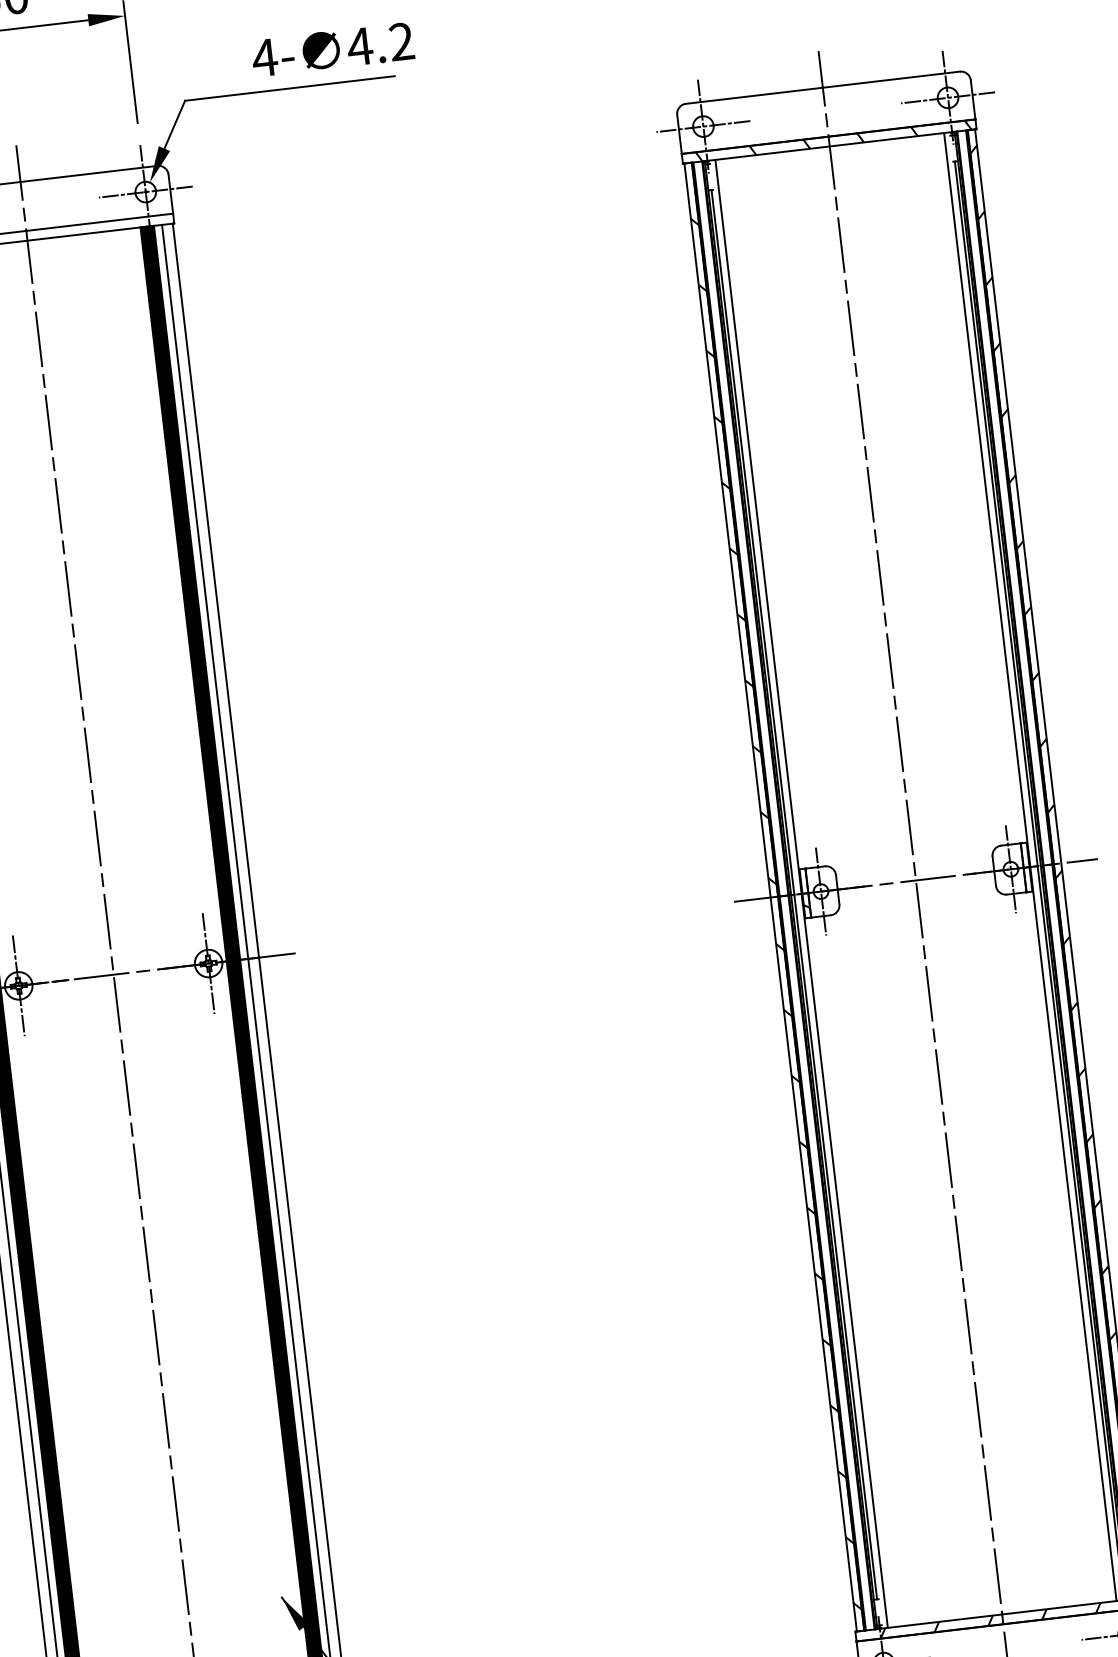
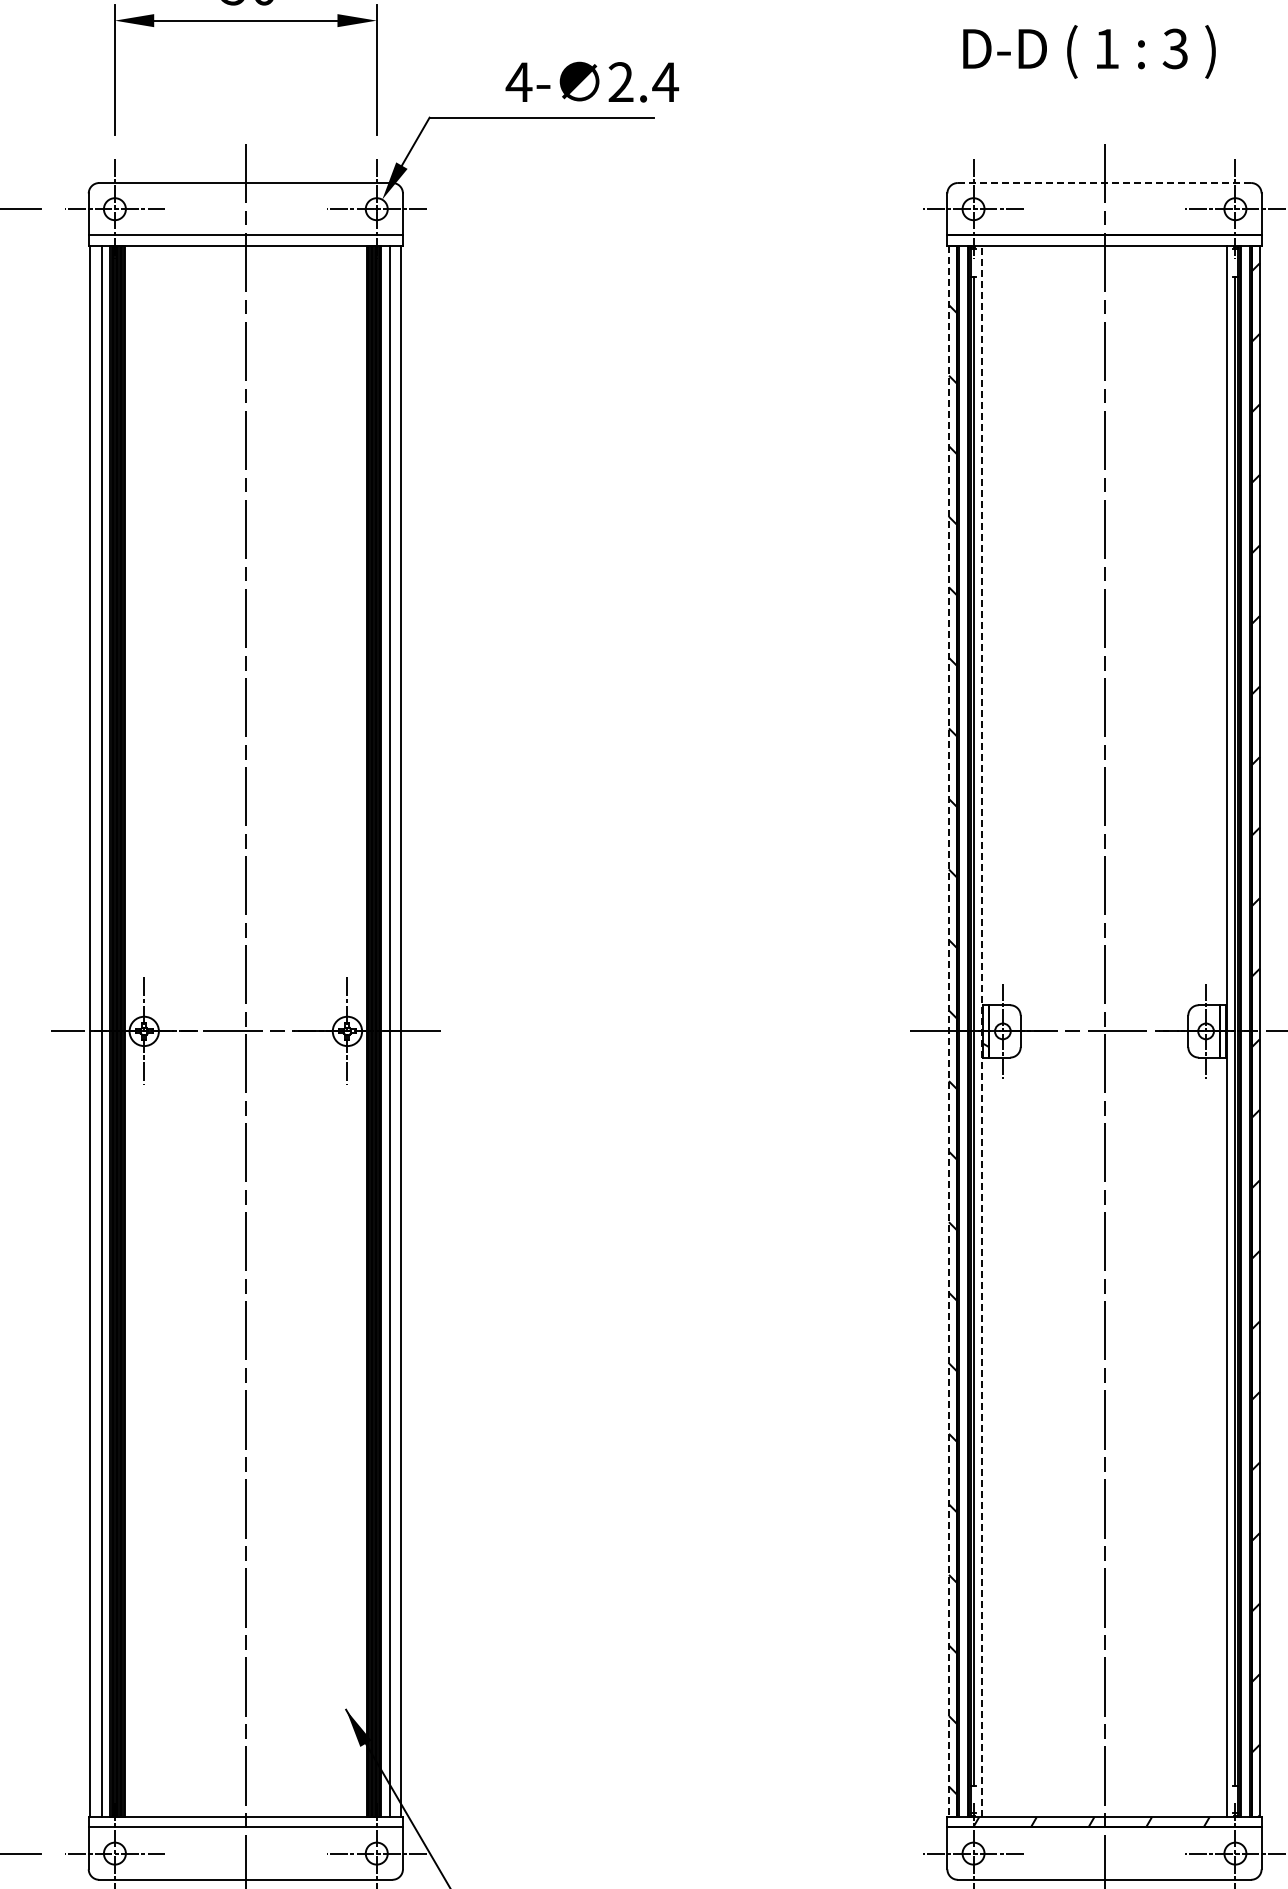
text: (380, 43) -> (643, 81), 4.2 -> 2.4
line: (822, 88) -> (1104, 183), solid -> dashed
hatch: (833, 140) -> (1109, 240), removed
line: (802, 893) -> (982, 1031), solid -> dashed
line: (770, 897) -> (948, 1031), solid -> dashed

